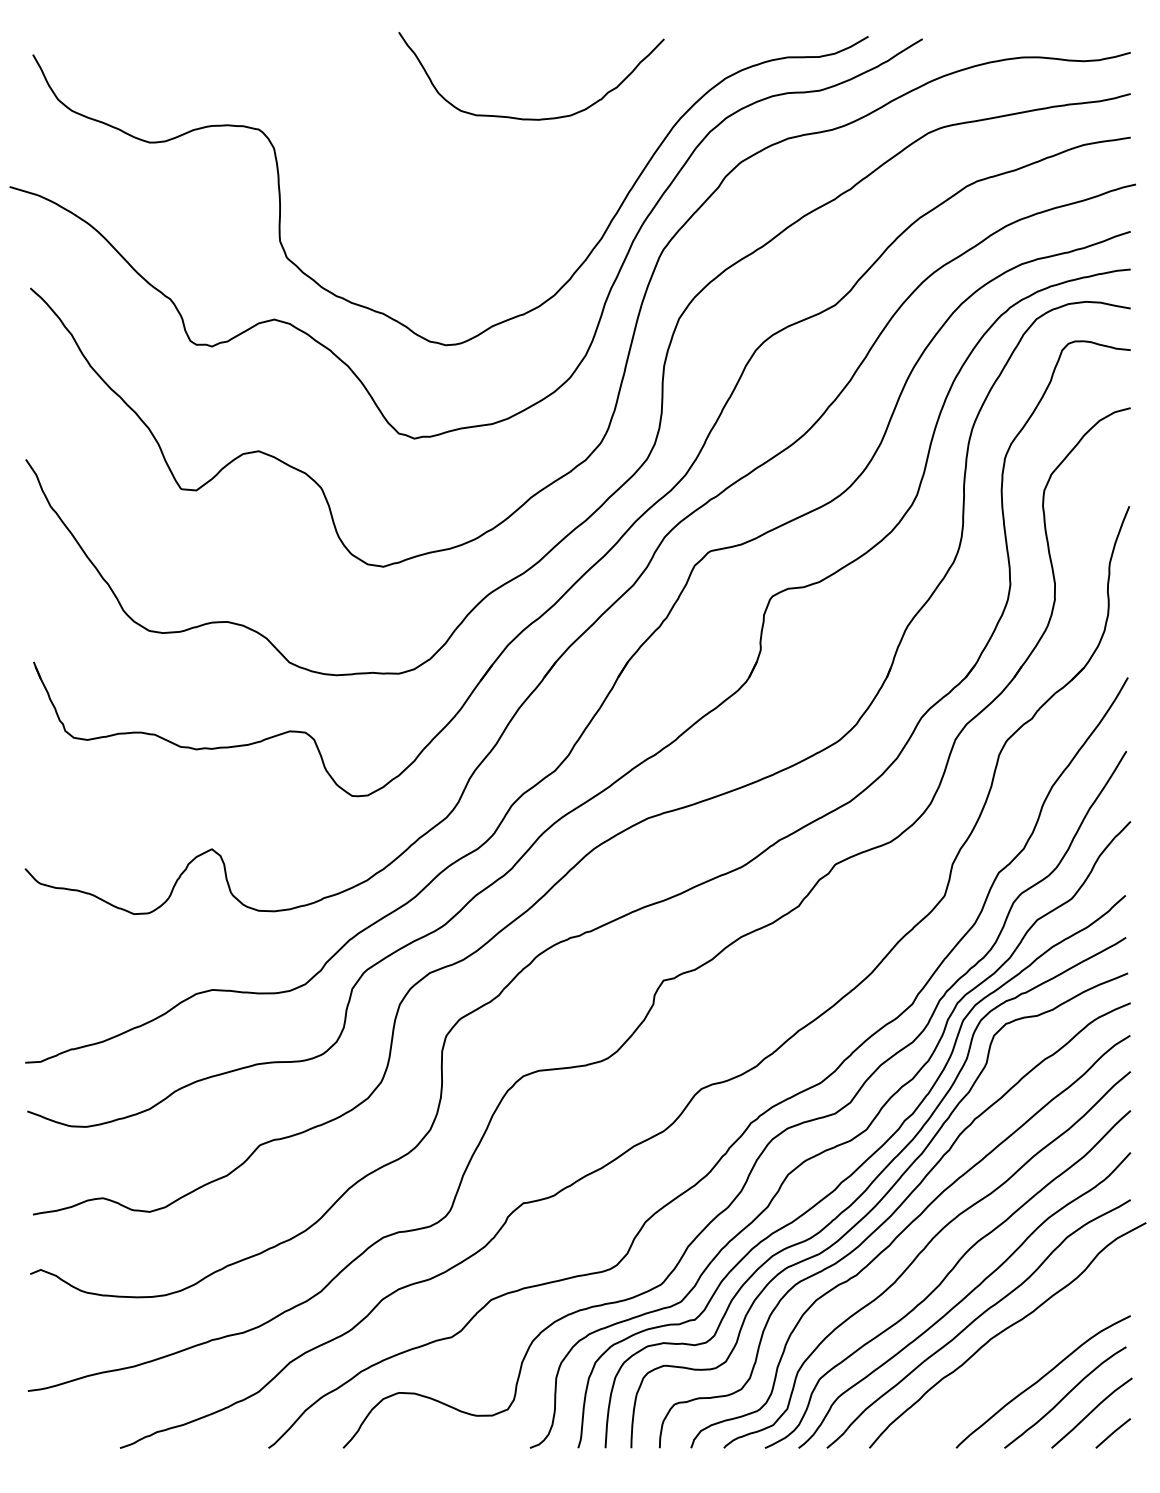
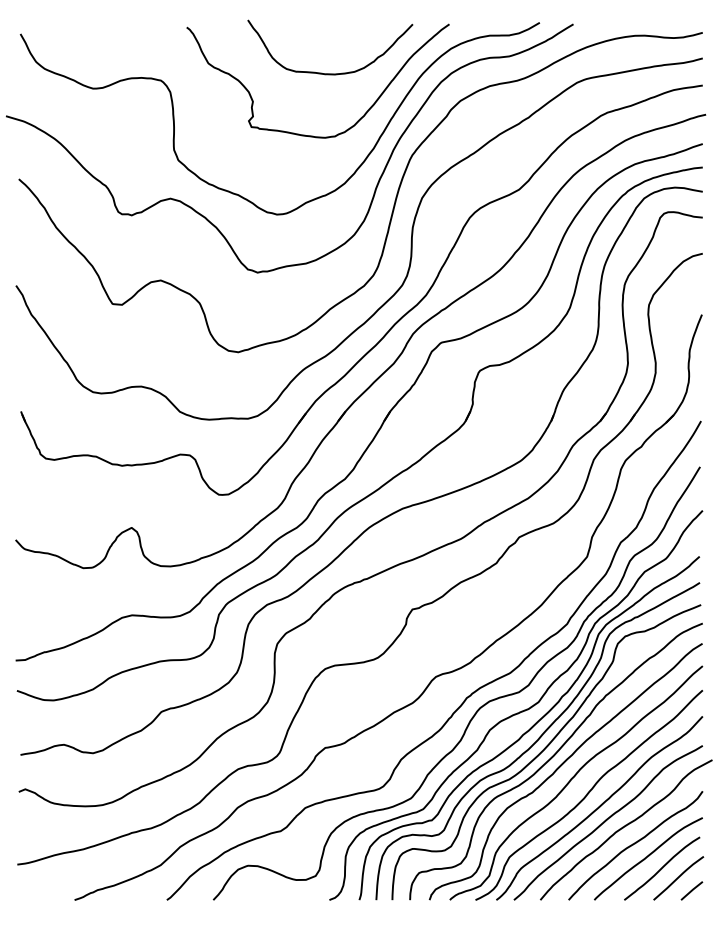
curve: (504, 217) -> (313, 135), added
curve: (1022, 1358) -> (635, 844), added

